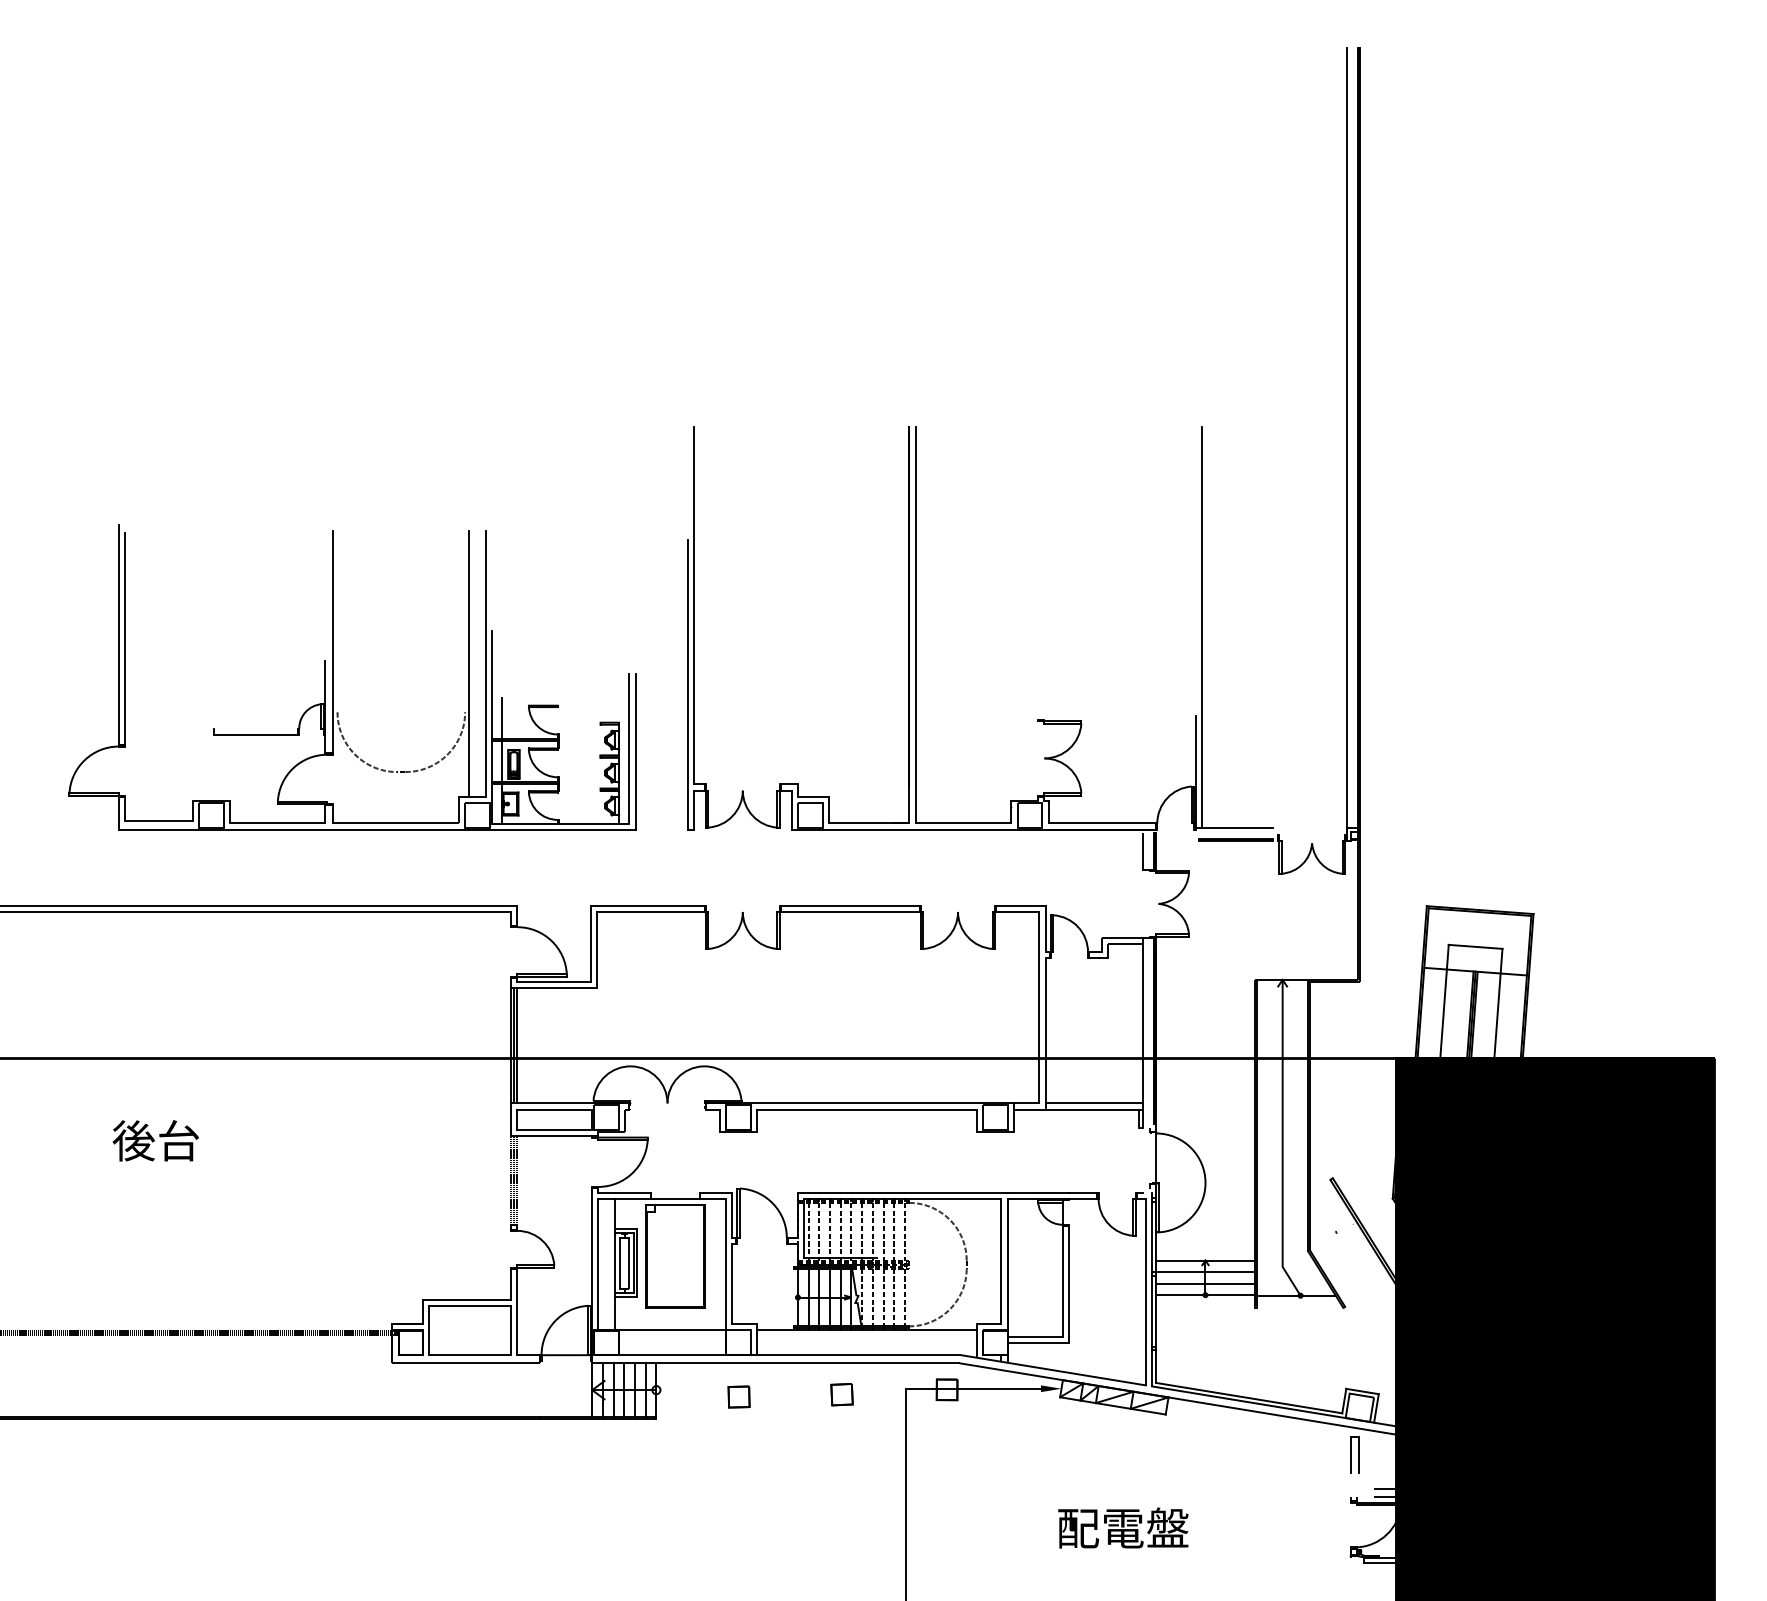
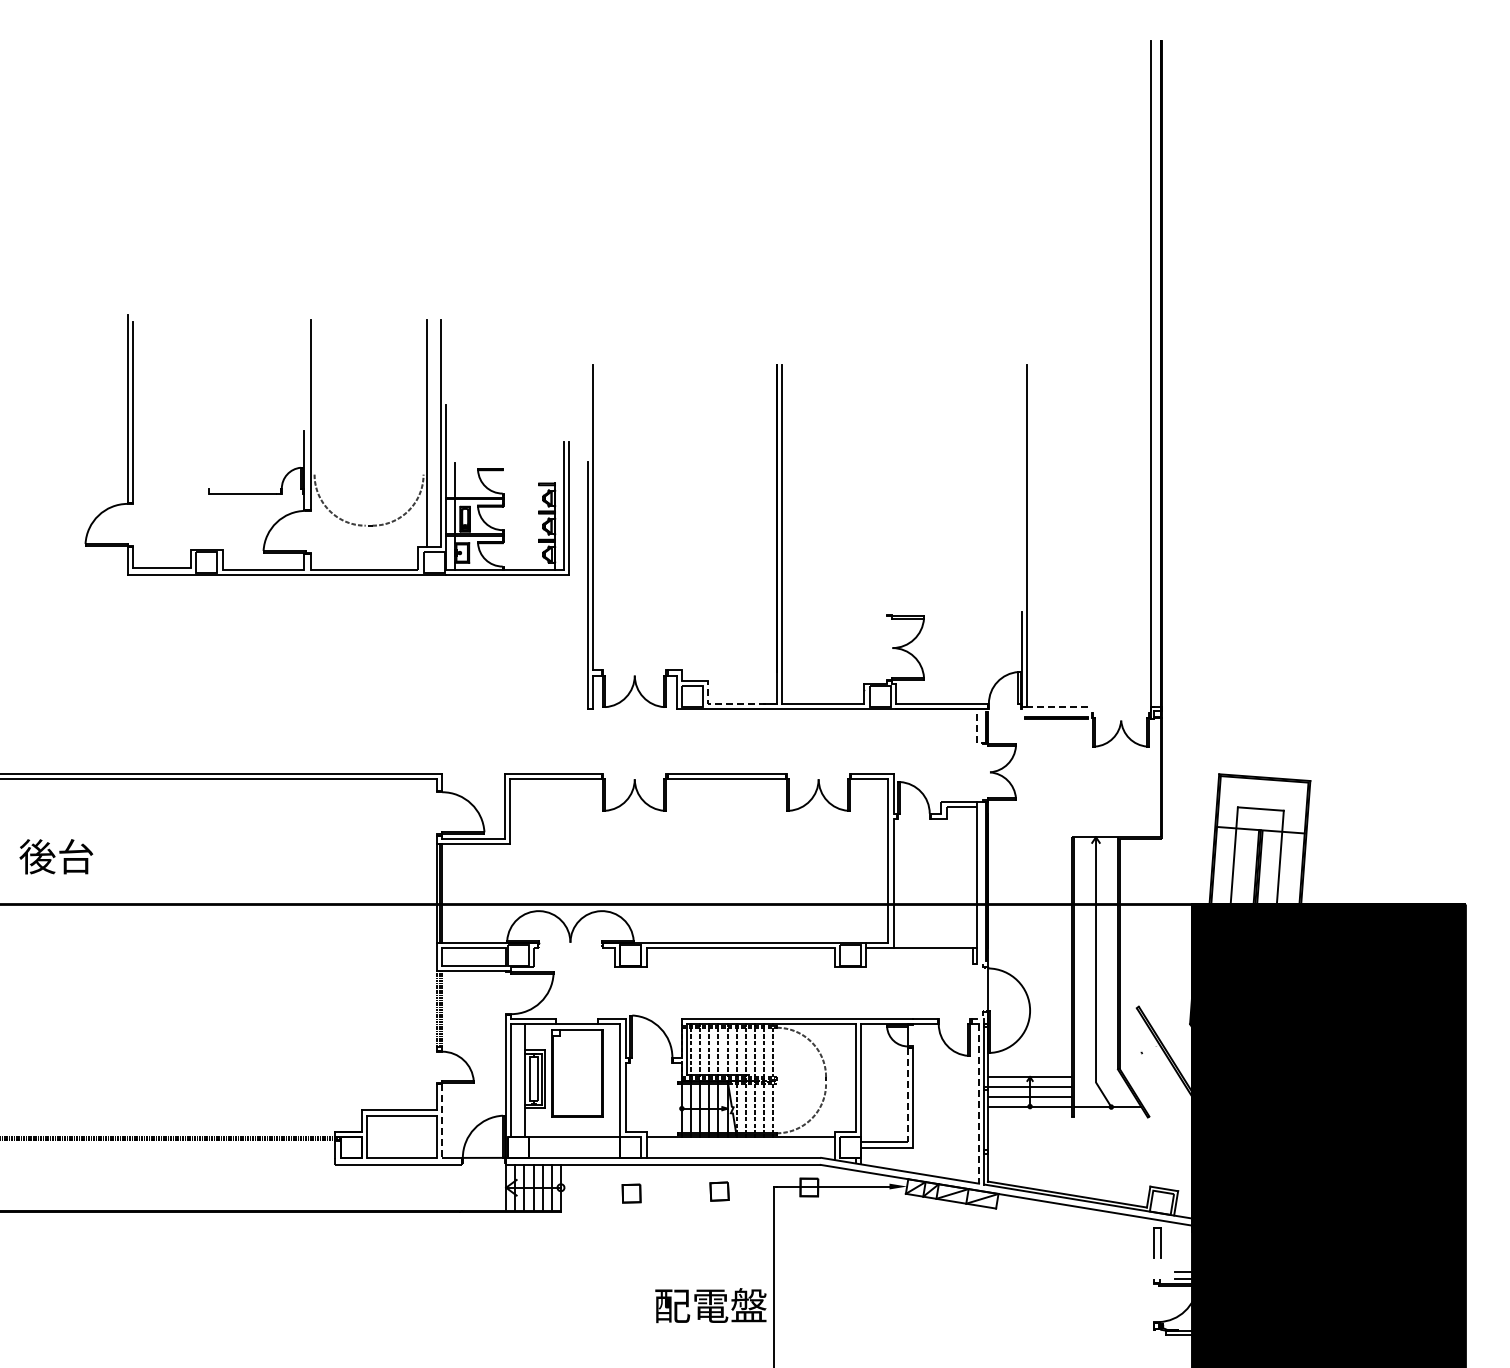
part: (333, 677) -> (311, 444), moved
line: (854, 823) -> (730, 703), solid -> dashed
line: (1236, 828) -> (1056, 707), solid -> dashed
line: (1142, 858) -> (976, 733), solid -> dashed
line: (1093, 1103) -> (934, 942), removed
text: (156, 1140) -> (56, 856), moved
line: (1063, 1282) -> (908, 1095), solid -> dashed
line: (1146, 1291) -> (979, 1103), solid -> dashed
line: (517, 1312) -> (442, 1121), solid -> dashed
text: (1122, 1527) -> (710, 1305), moved

